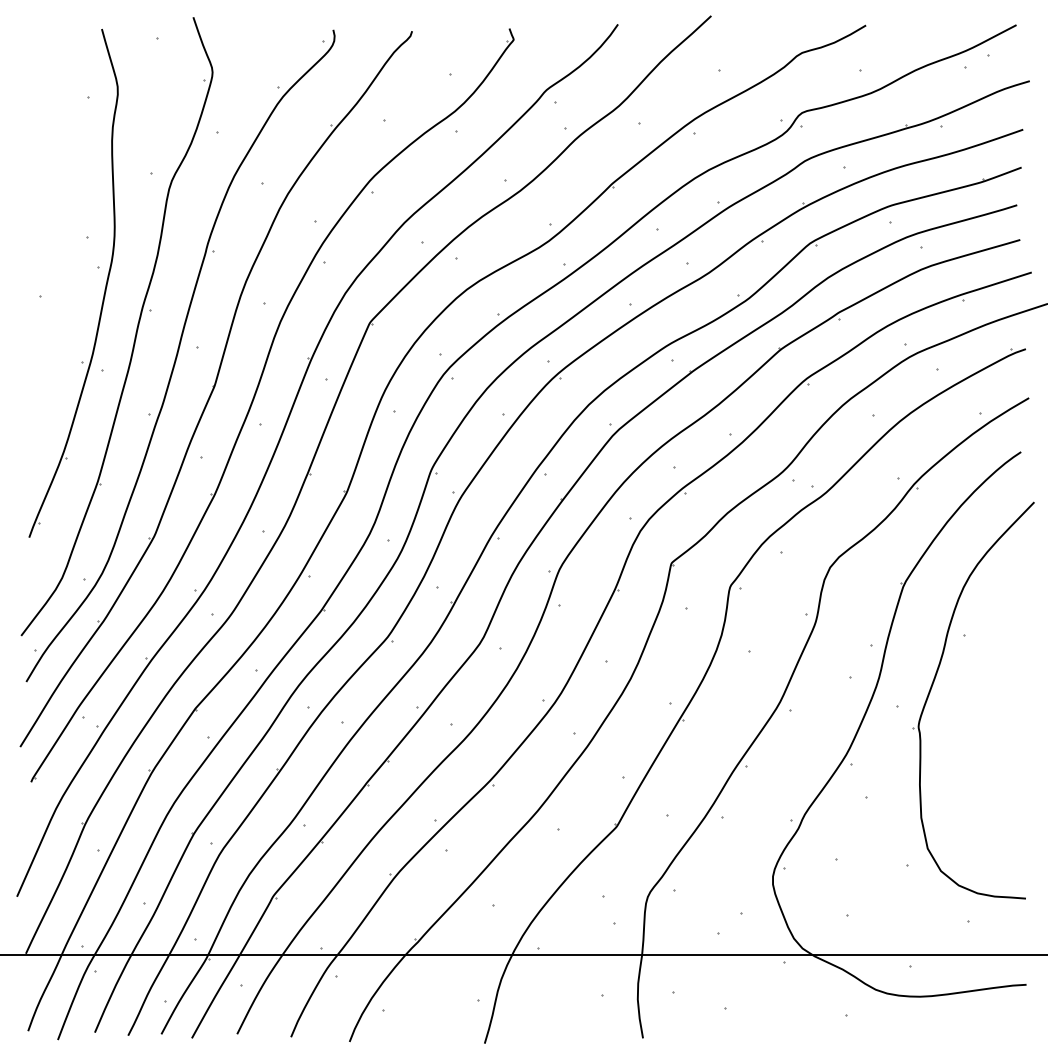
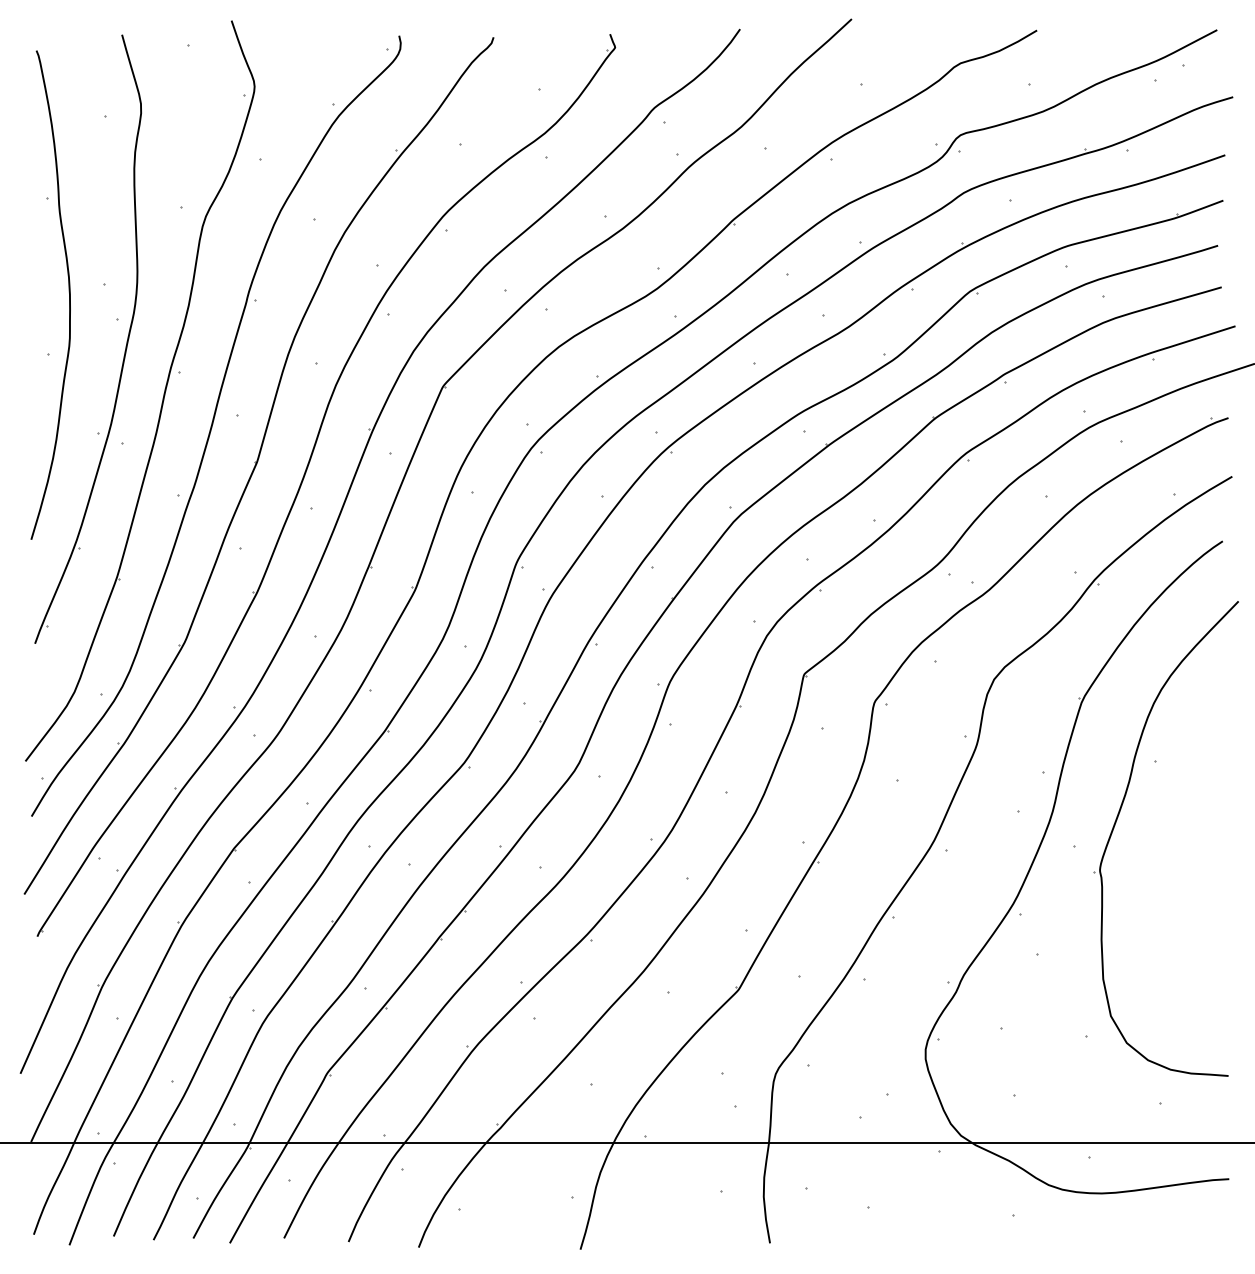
part: (57, 246) -> (68, 295), added

